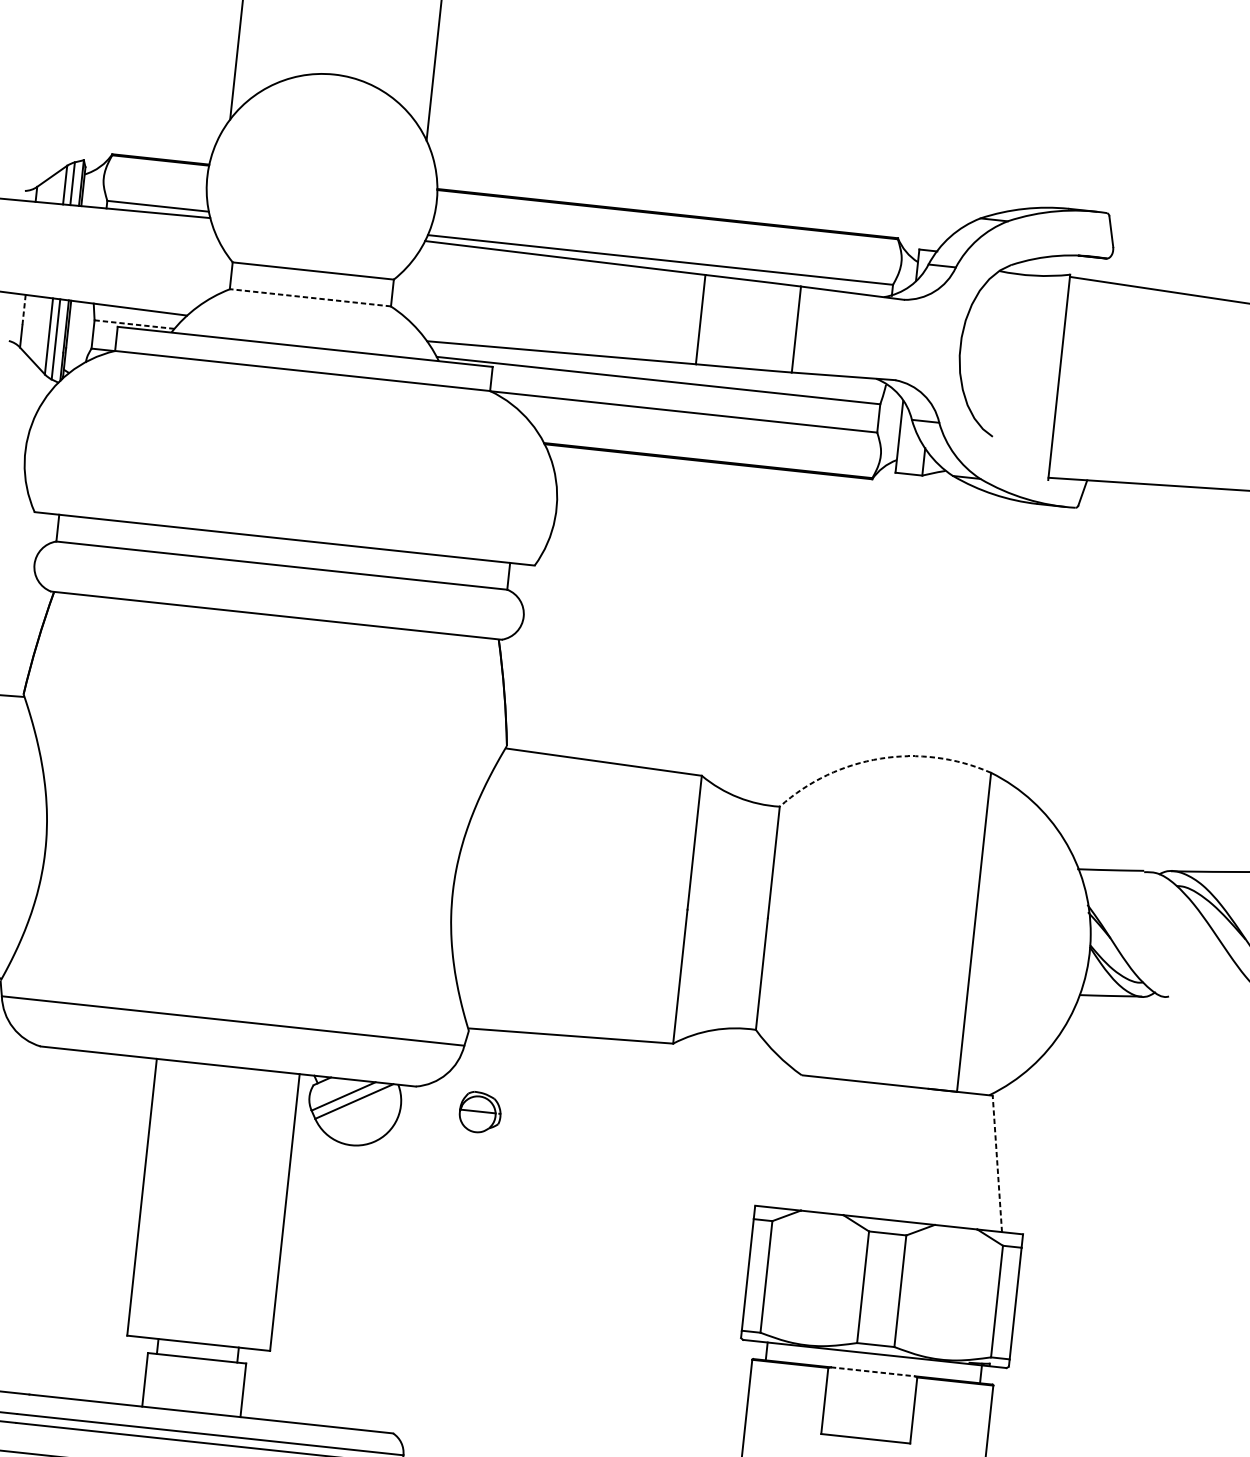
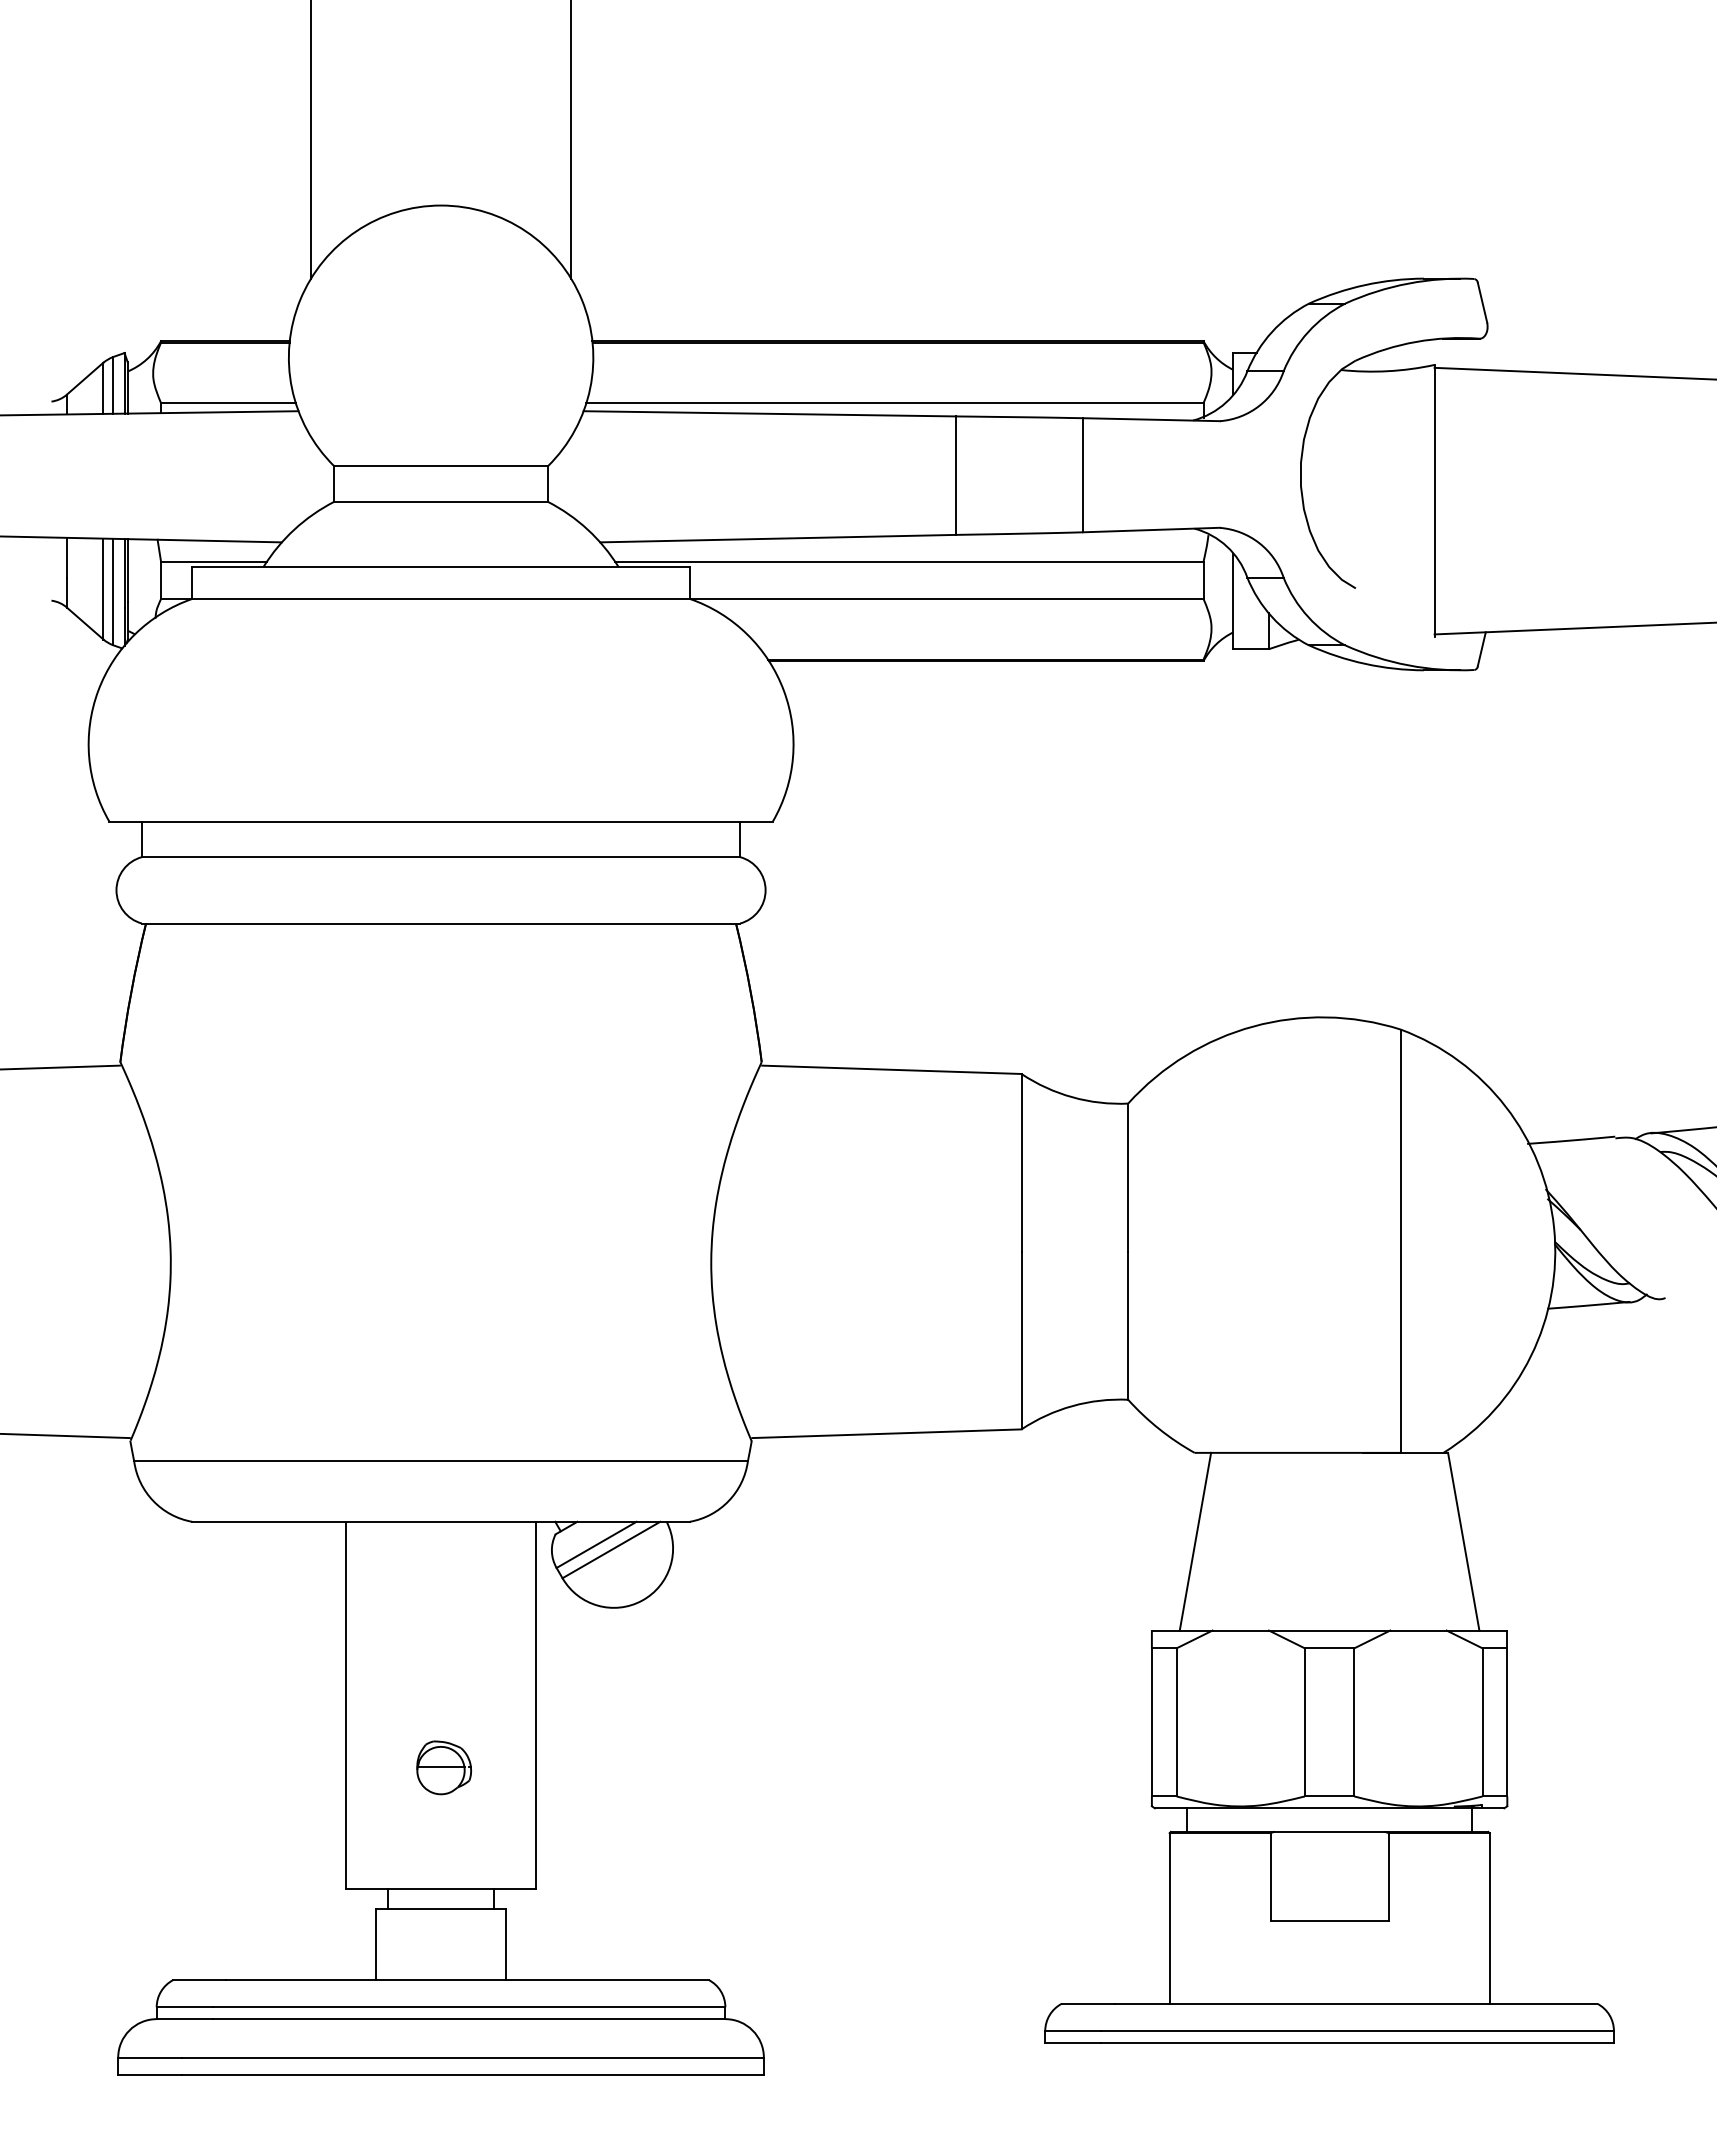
line: (310, 297) -> (441, 501), dashed -> solid
line: (24, 310) -> (67, 558), dashed -> solid
line: (134, 324) -> (214, 561), dashed -> solid
arc: (880, 758) -> (1253, 1026), dashed -> solid
part: (480, 1112) -> (444, 1767), moved
line: (795, 1142) -> (1195, 1541), added
line: (997, 1163) -> (1463, 1541), dashed -> solid
line: (872, 1371) -> (1329, 1831), dashed -> solid

